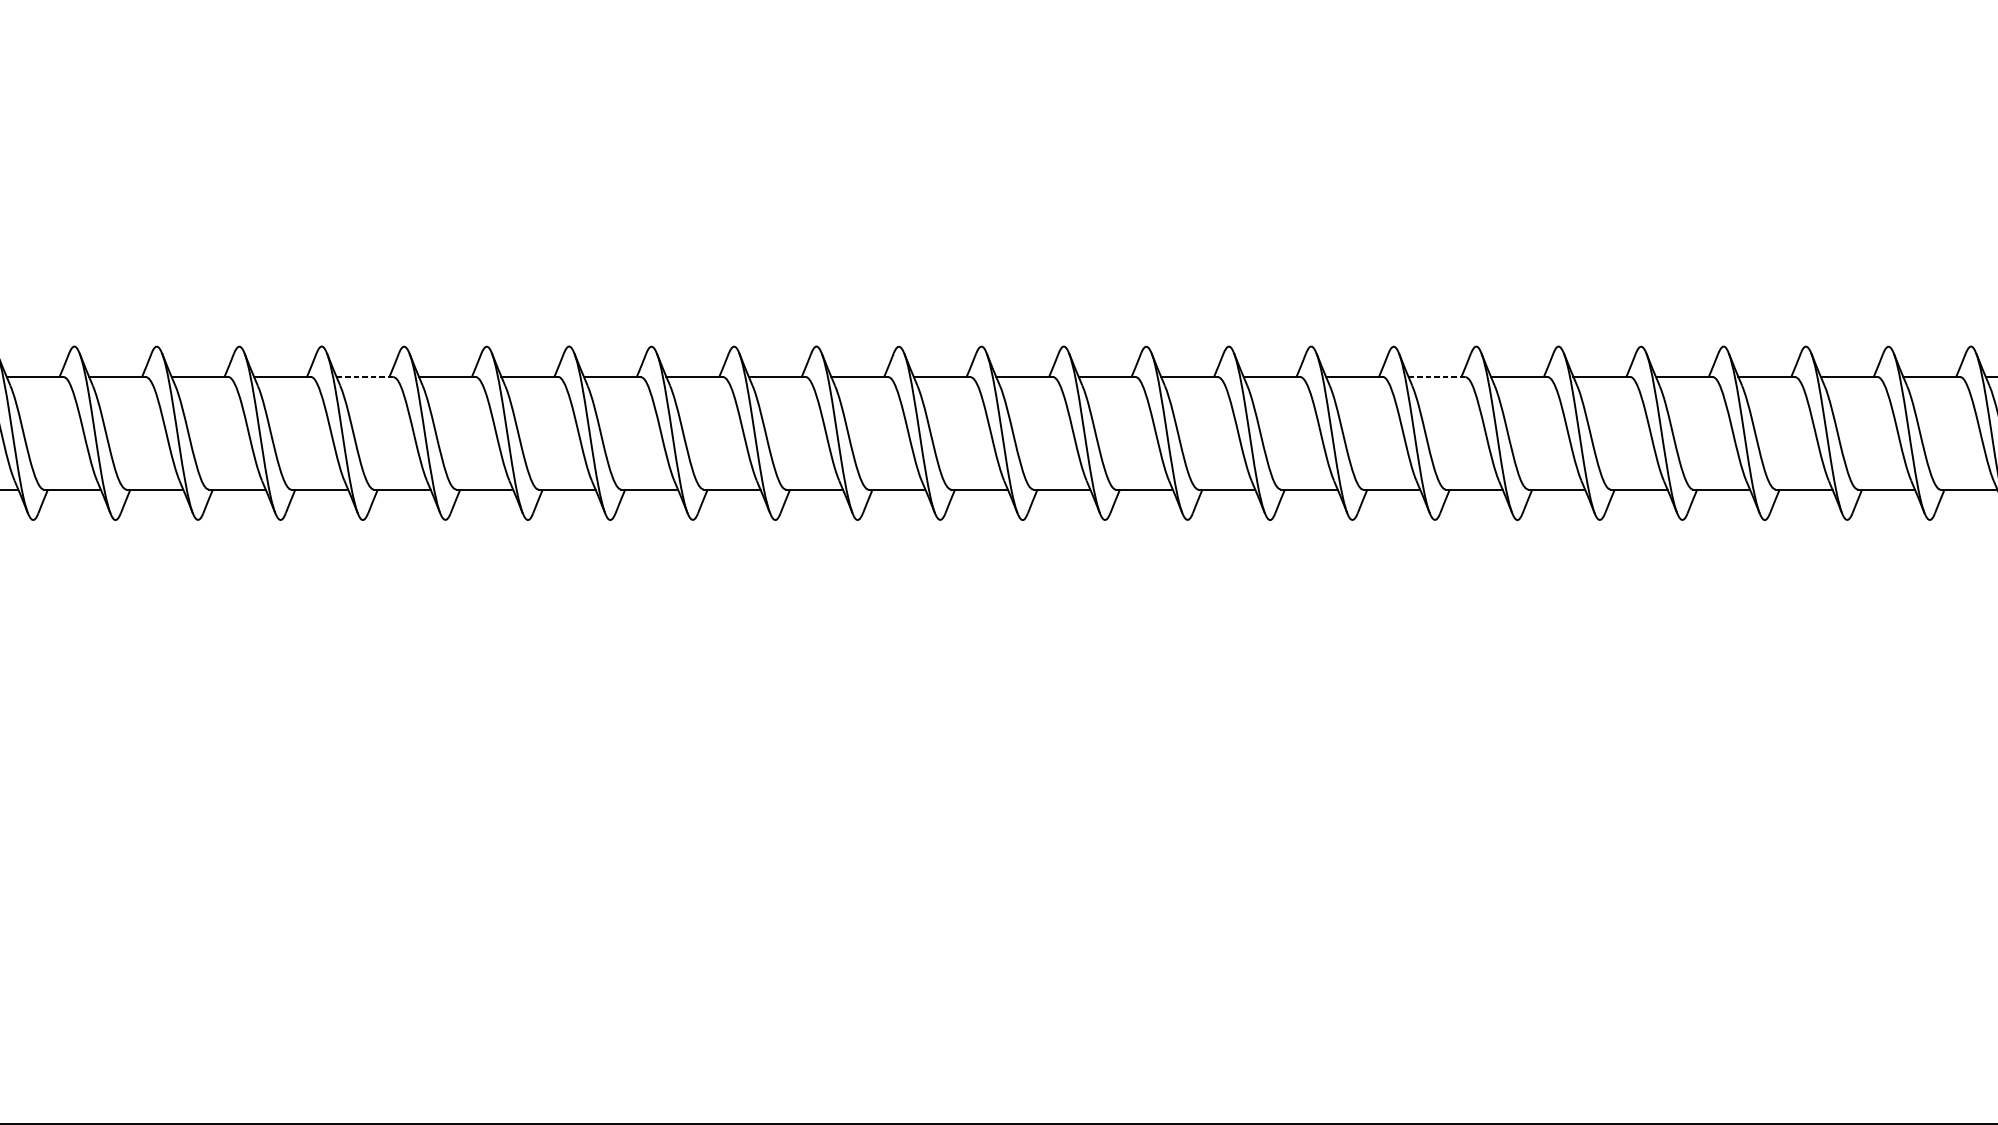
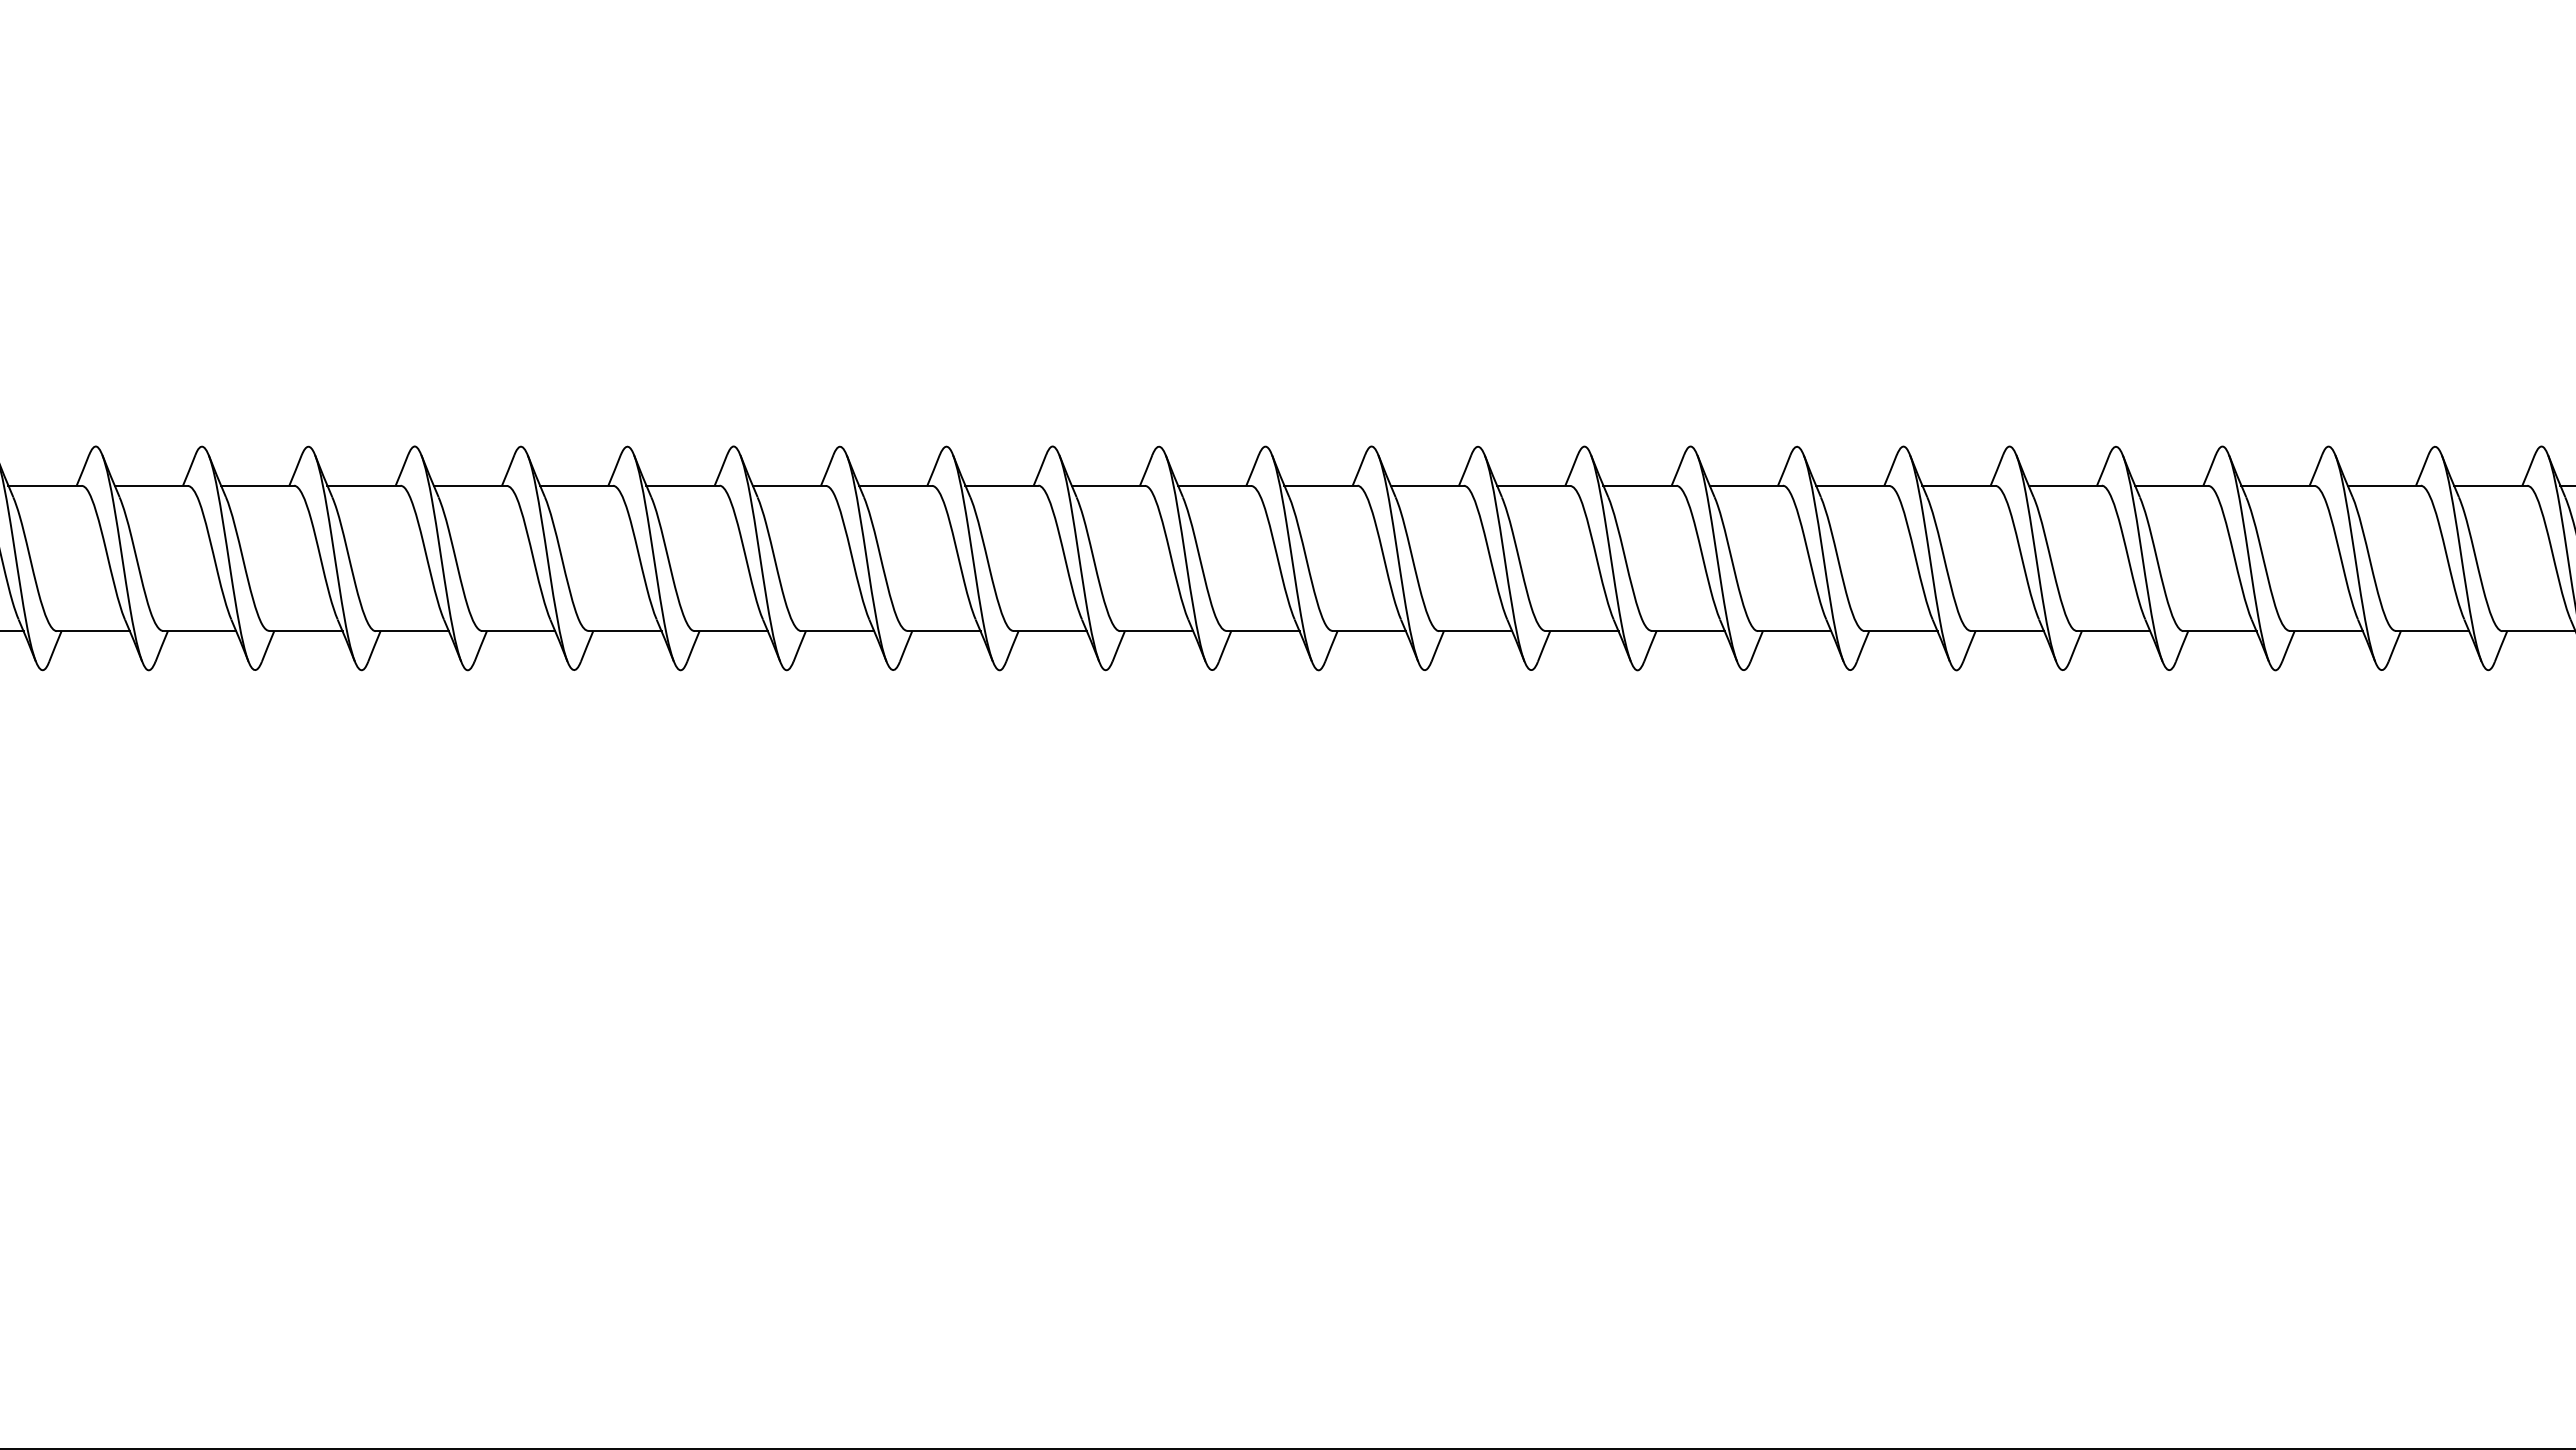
line: (365, 376) -> (470, 485), dashed -> solid
line: (1436, 376) -> (1852, 485), dashed -> solid

